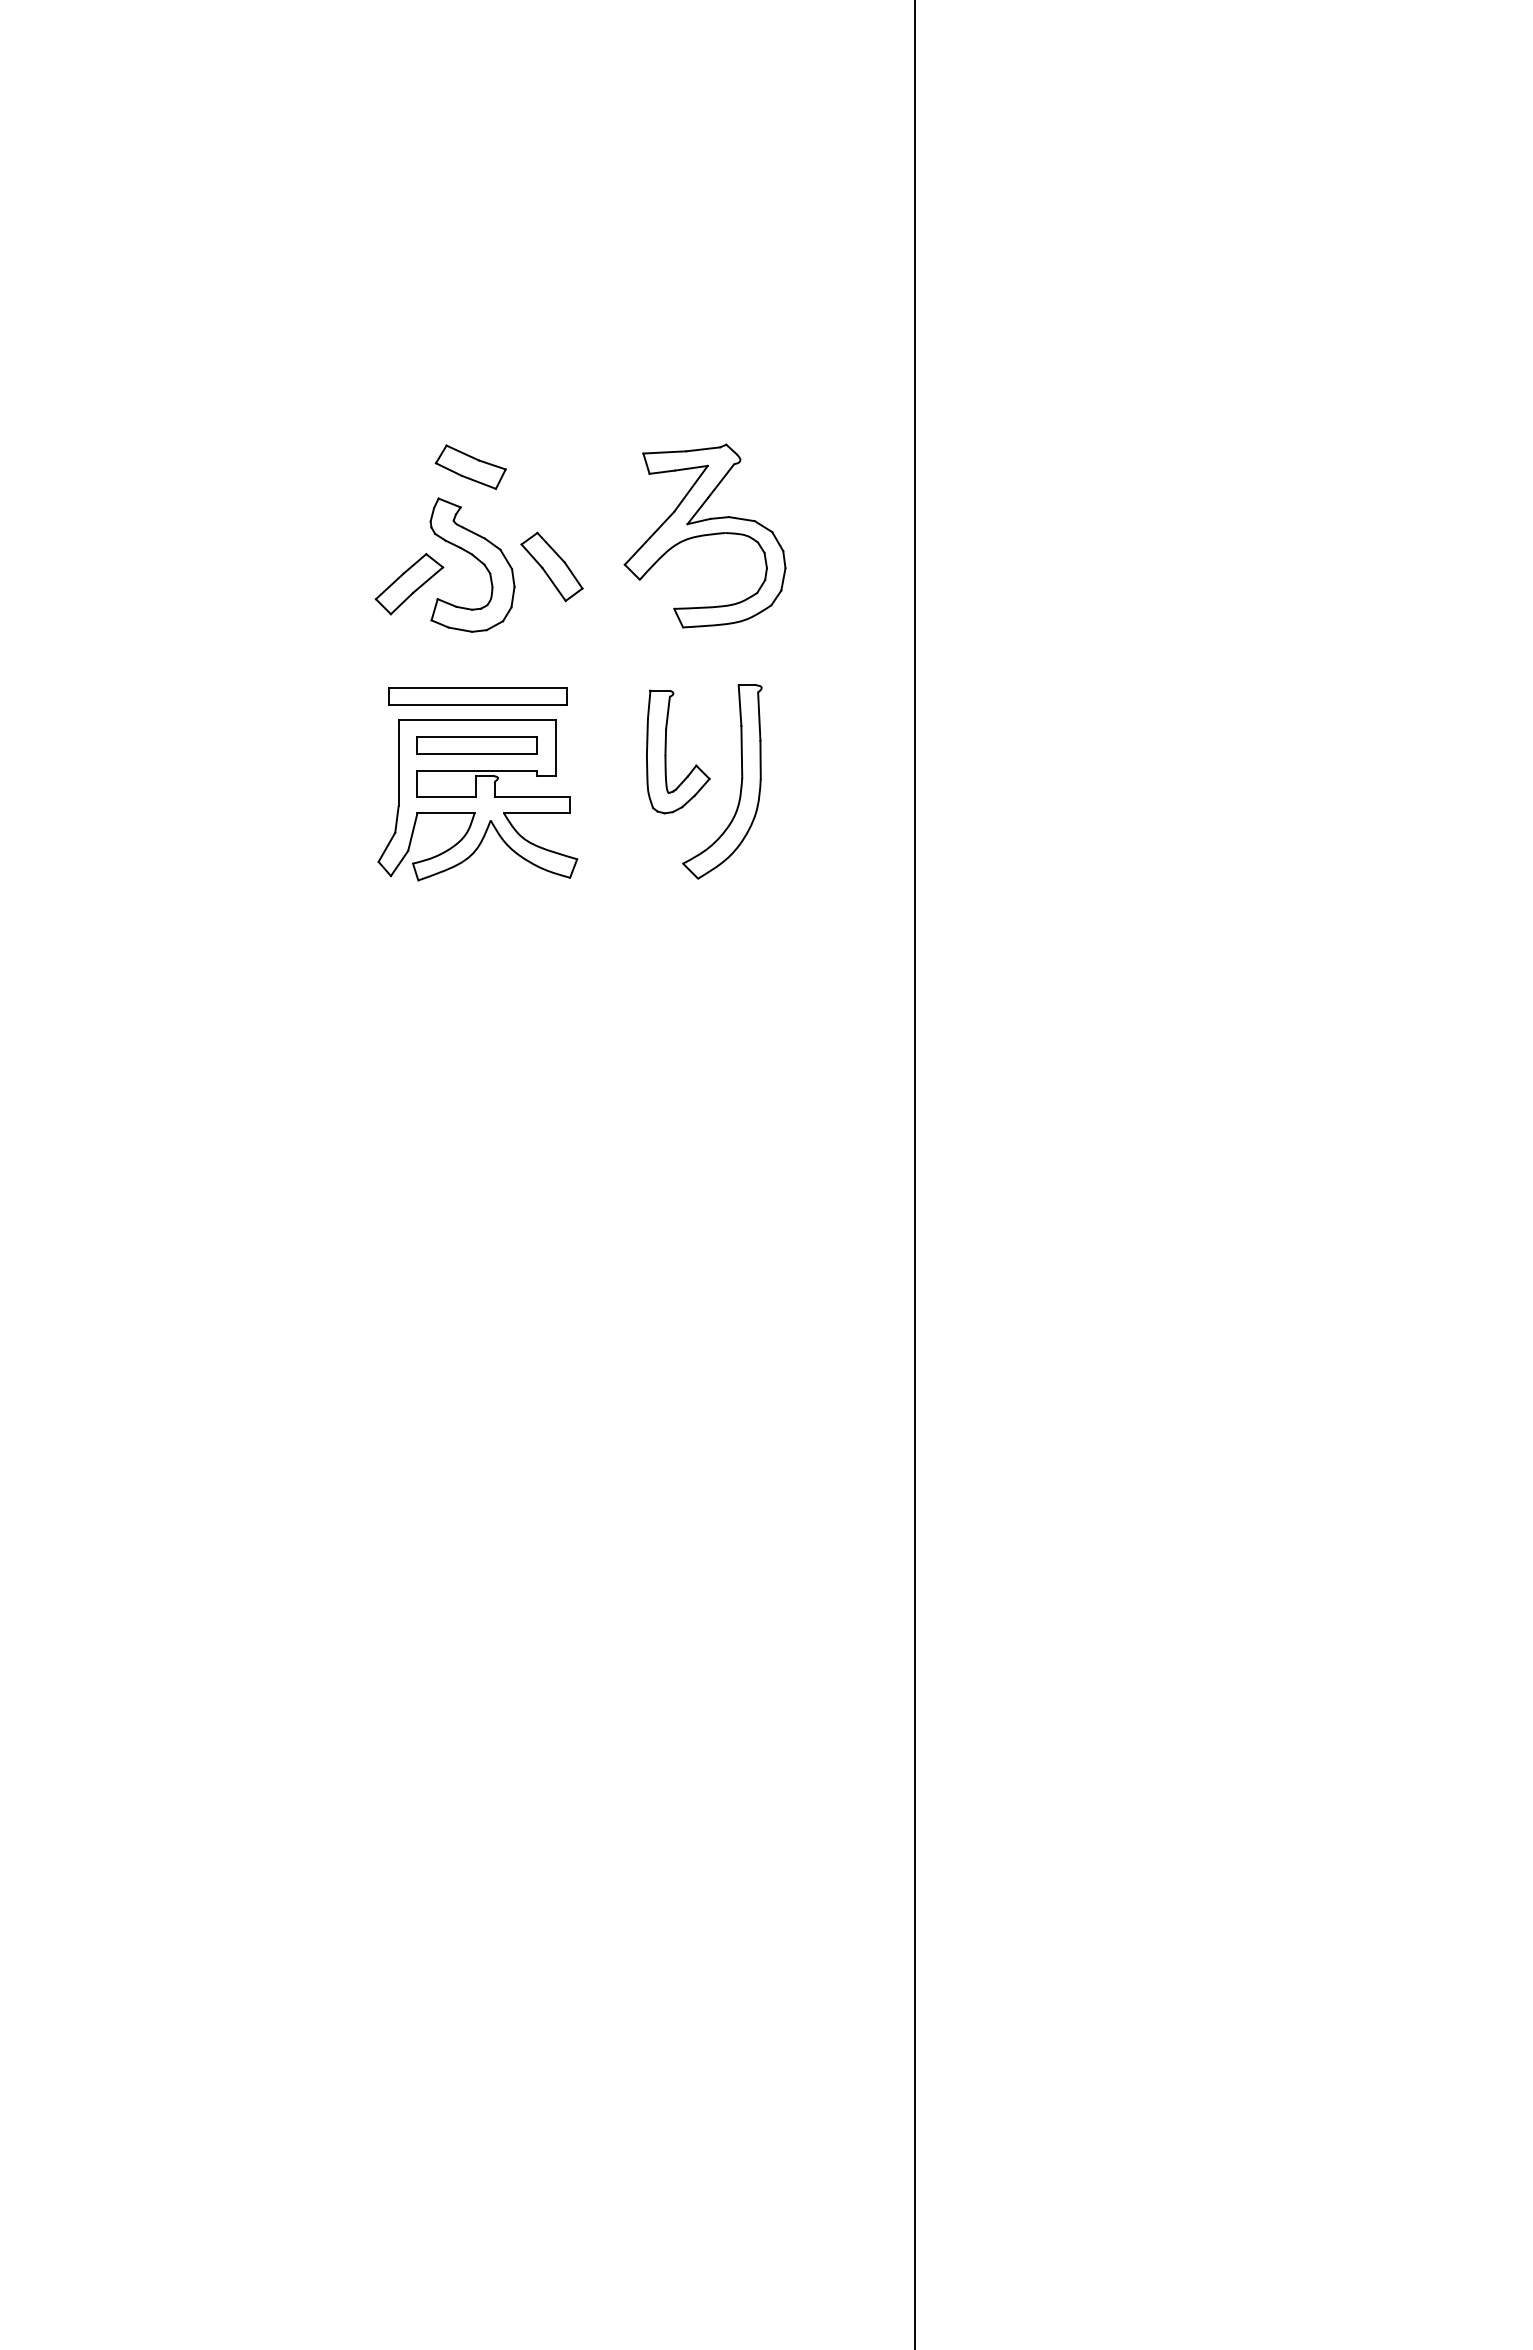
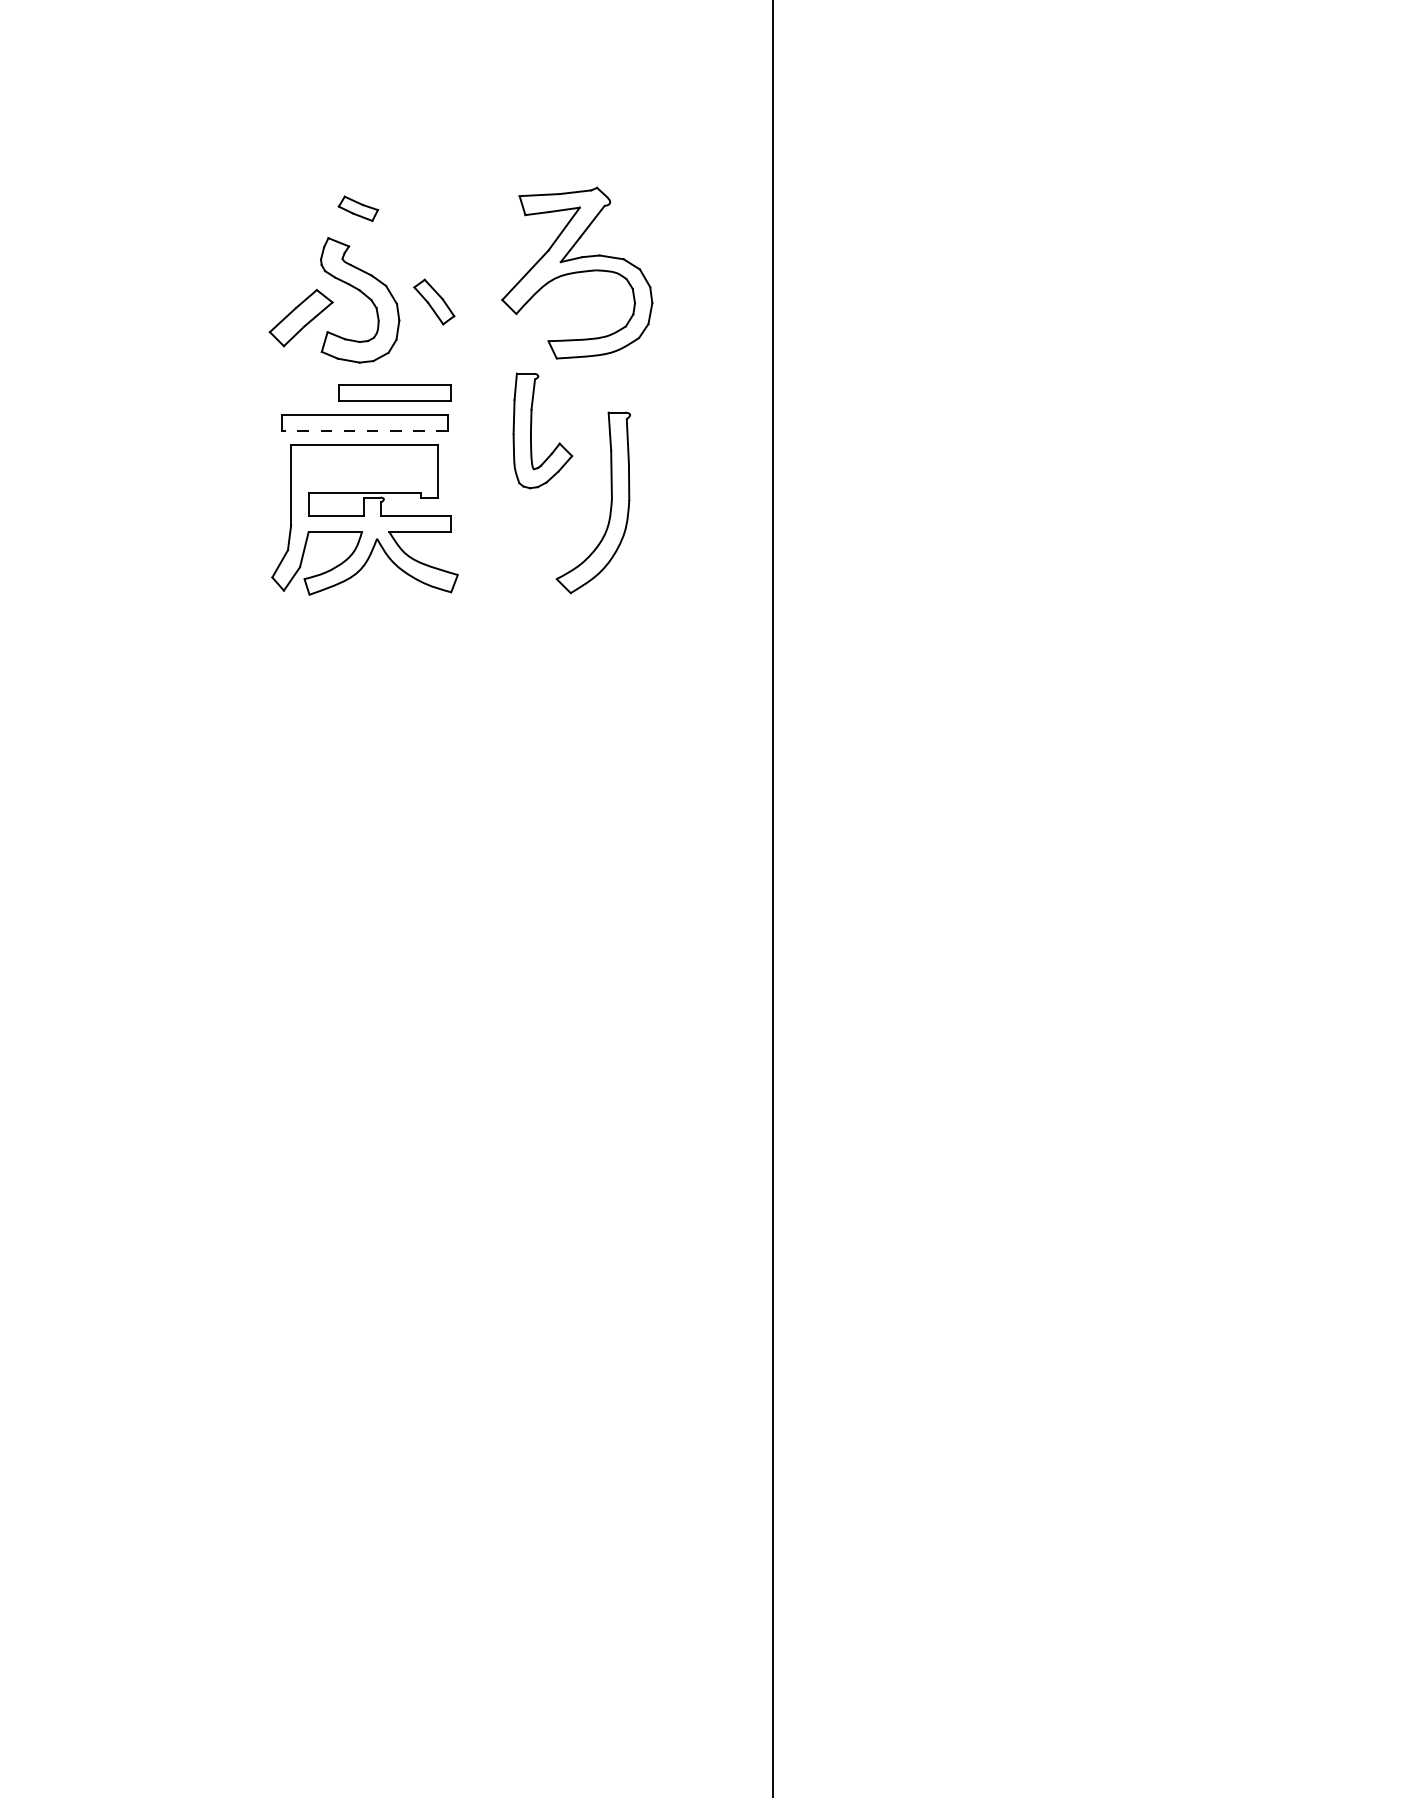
part: (470, 466) -> (358, 208), size x0.6
part: (551, 566) -> (433, 301), size x0.7
line: (477, 704) -> (364, 430), solid -> dashed
part: (476, 745) -> (394, 393), moved
part: (666, 751) -> (531, 430), moved

